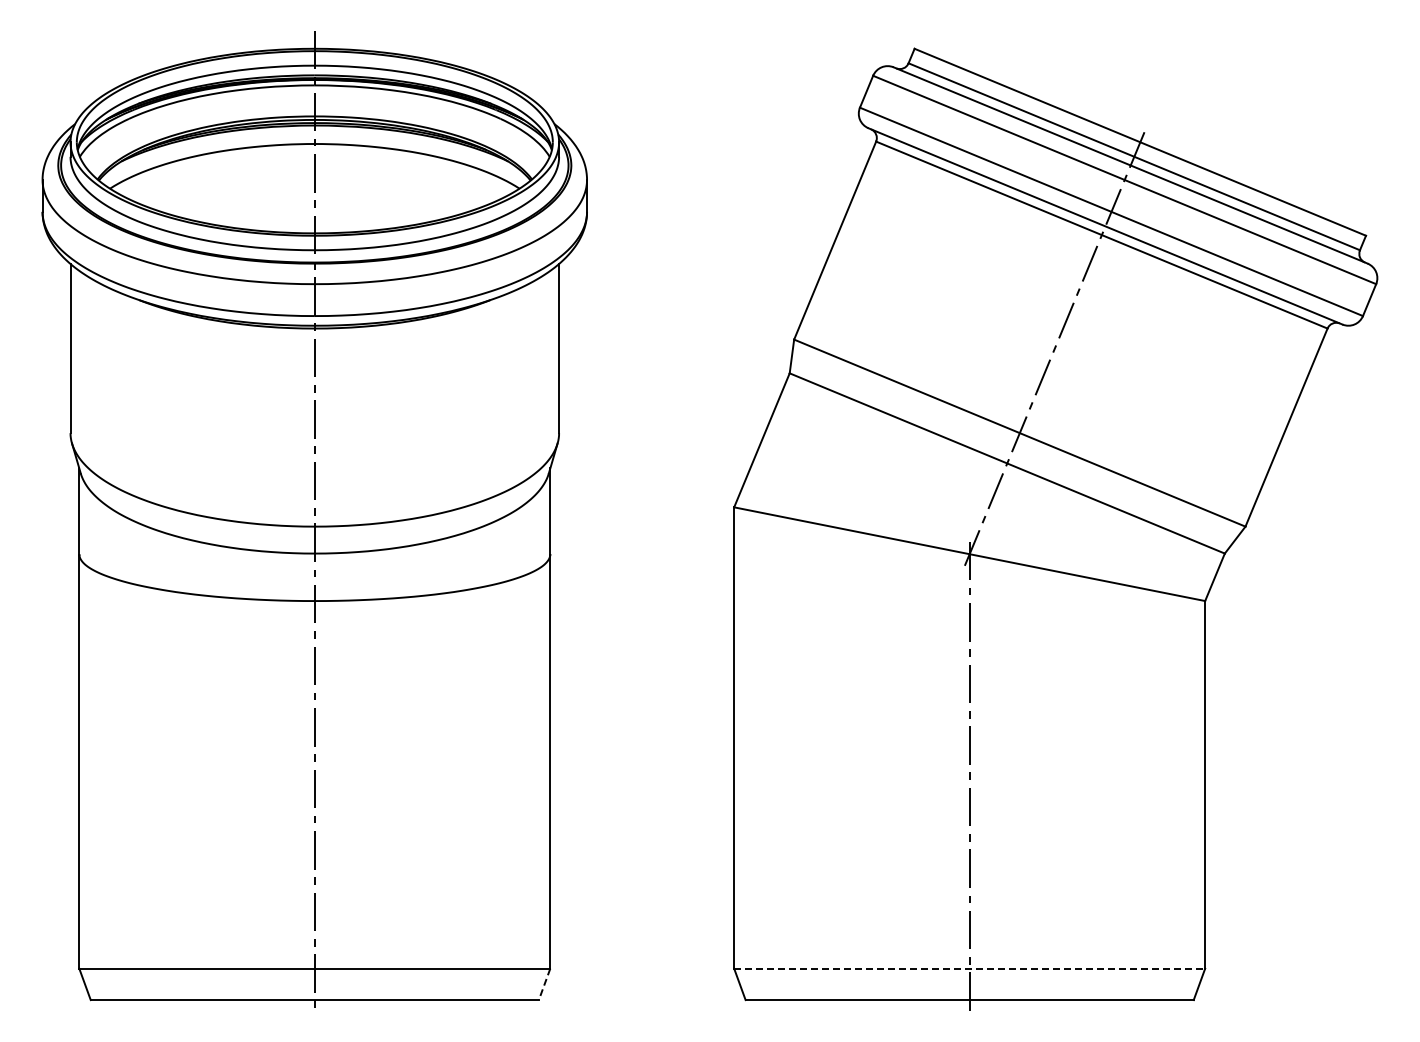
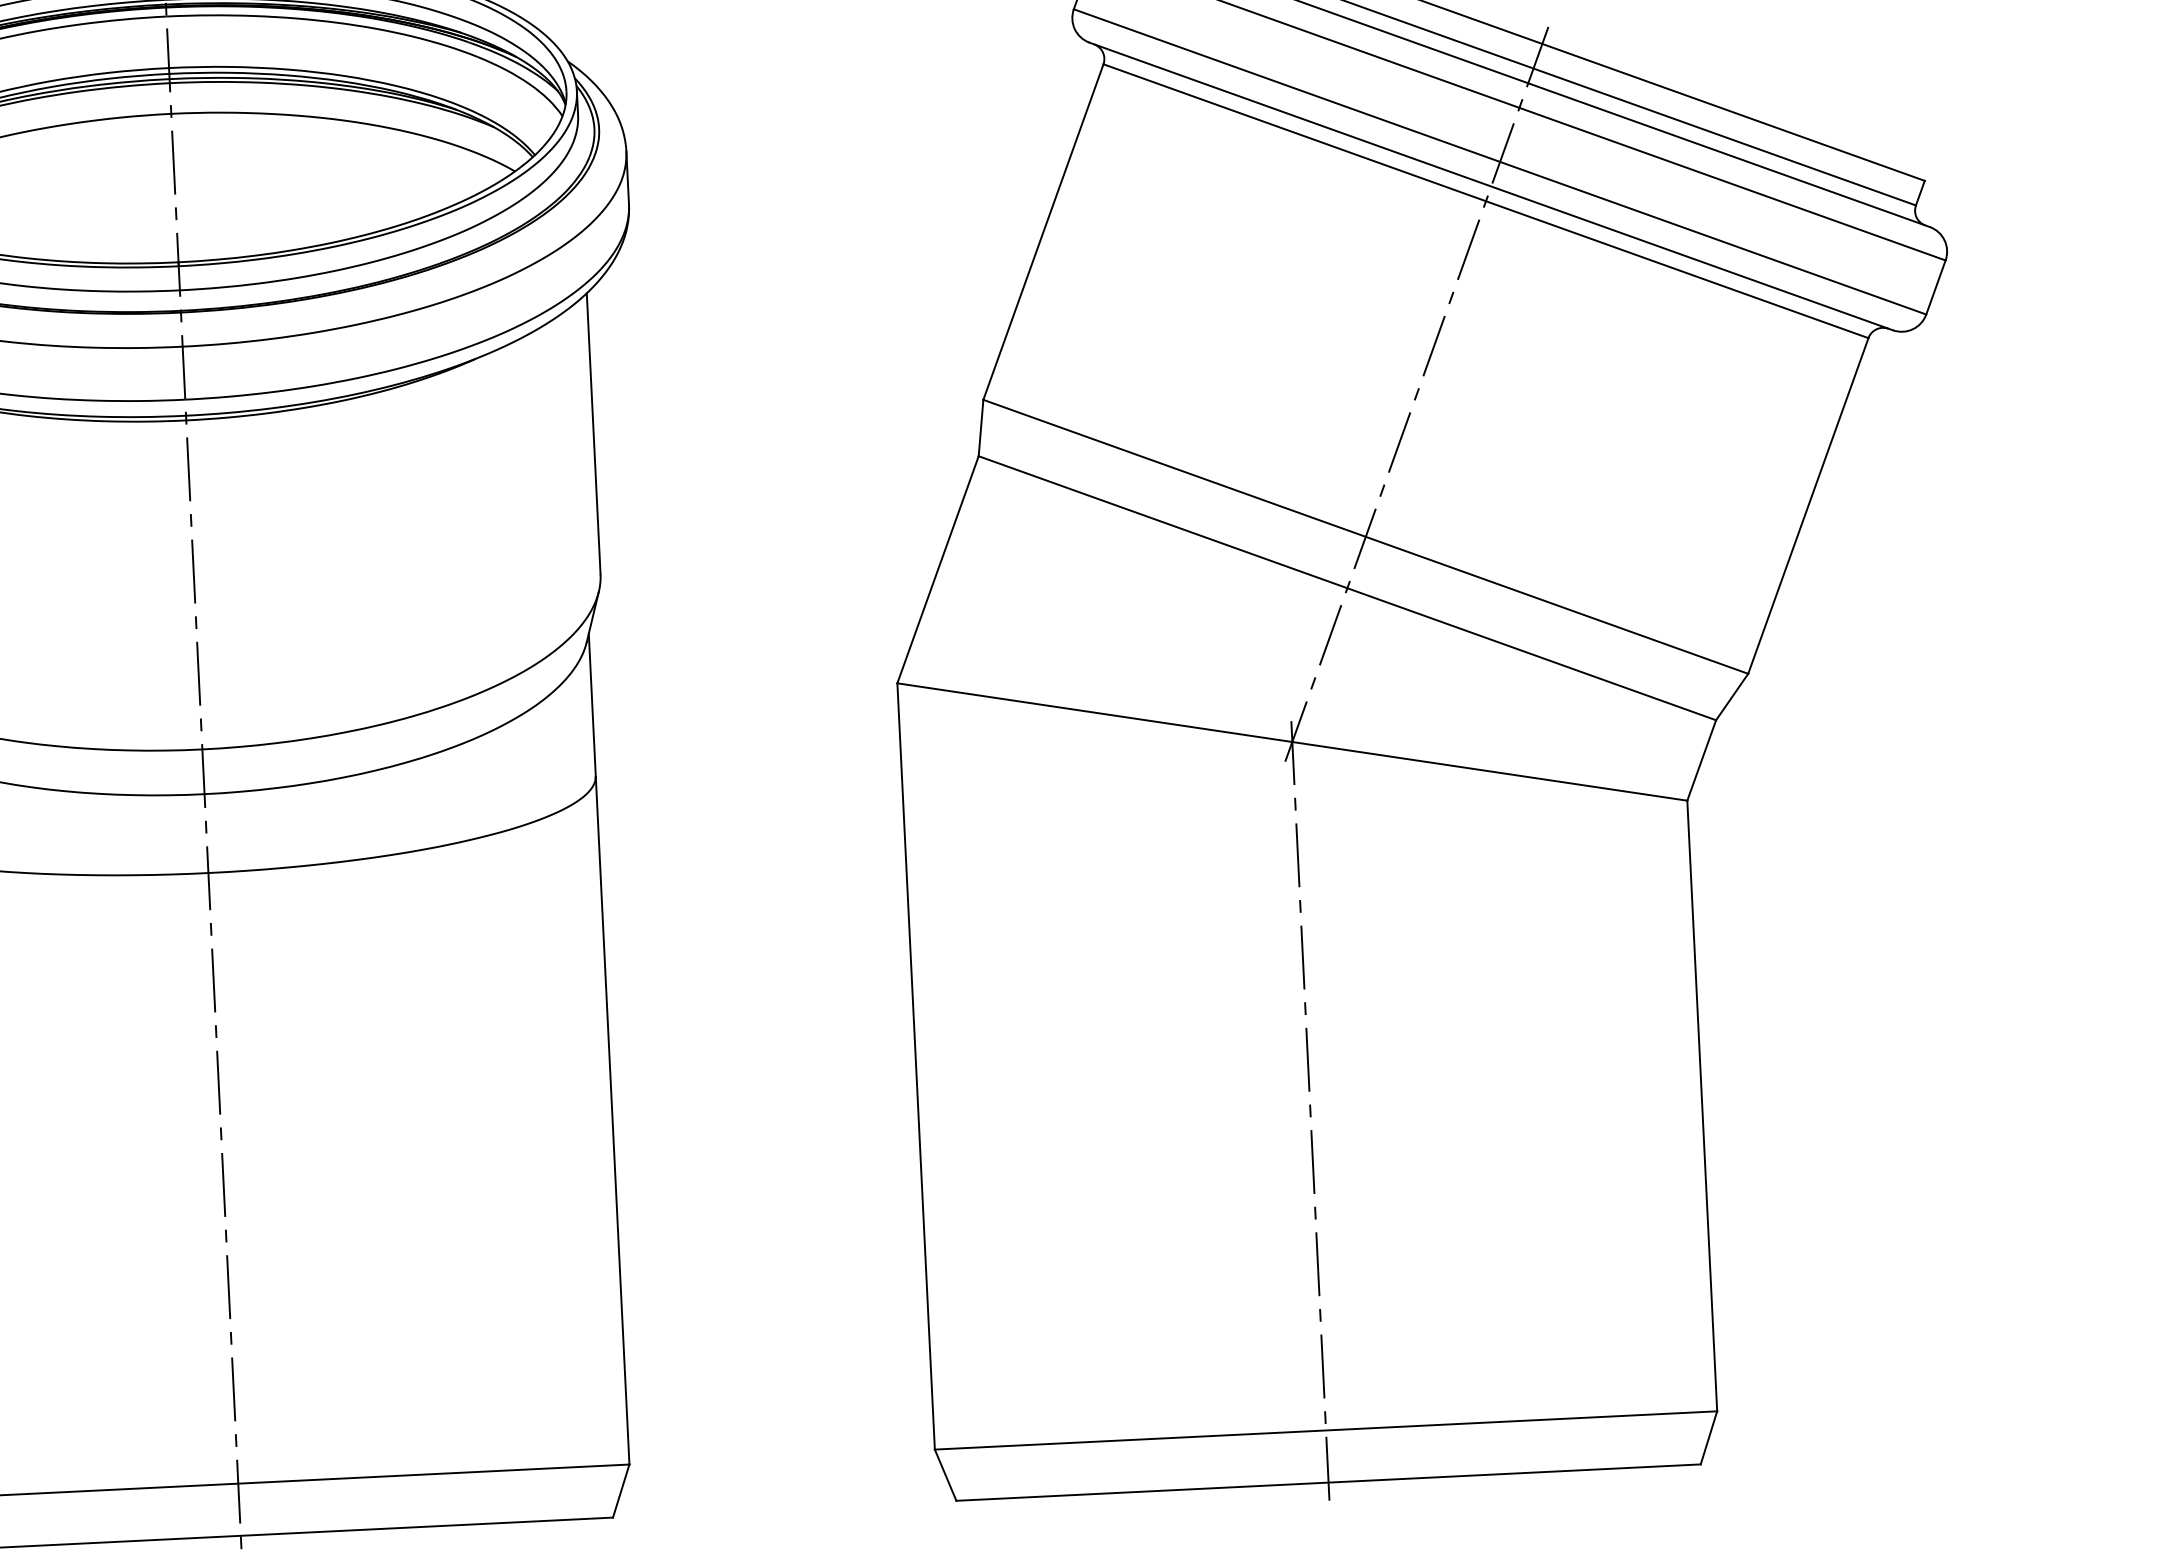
line: (970, 968) -> (1327, 1430), dashed -> solid
line: (544, 984) -> (621, 1491), dashed -> solid

